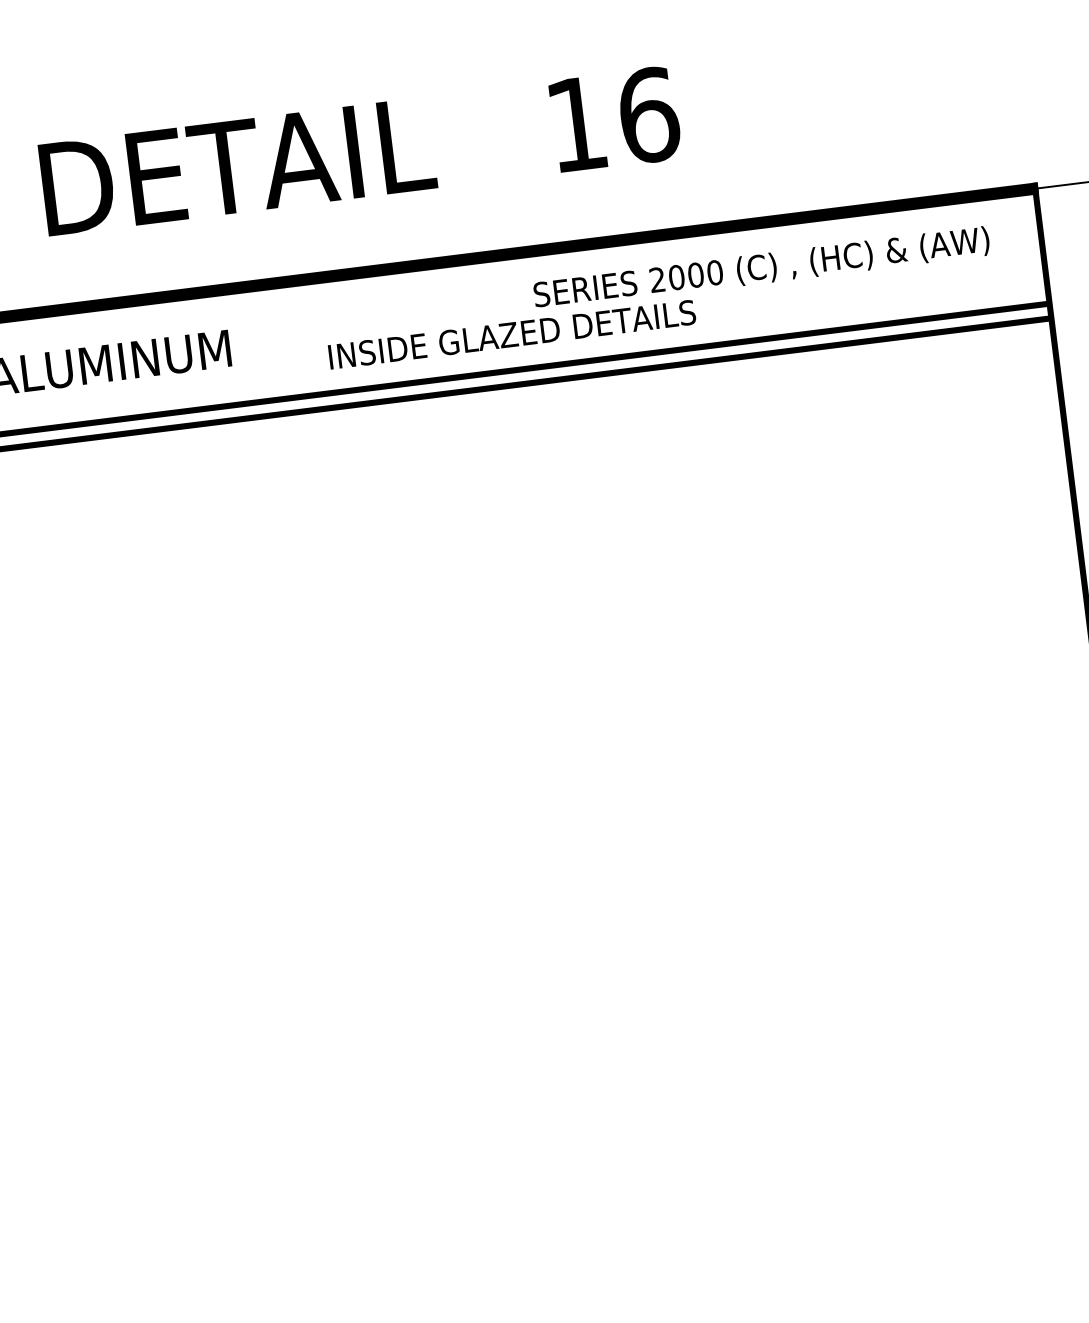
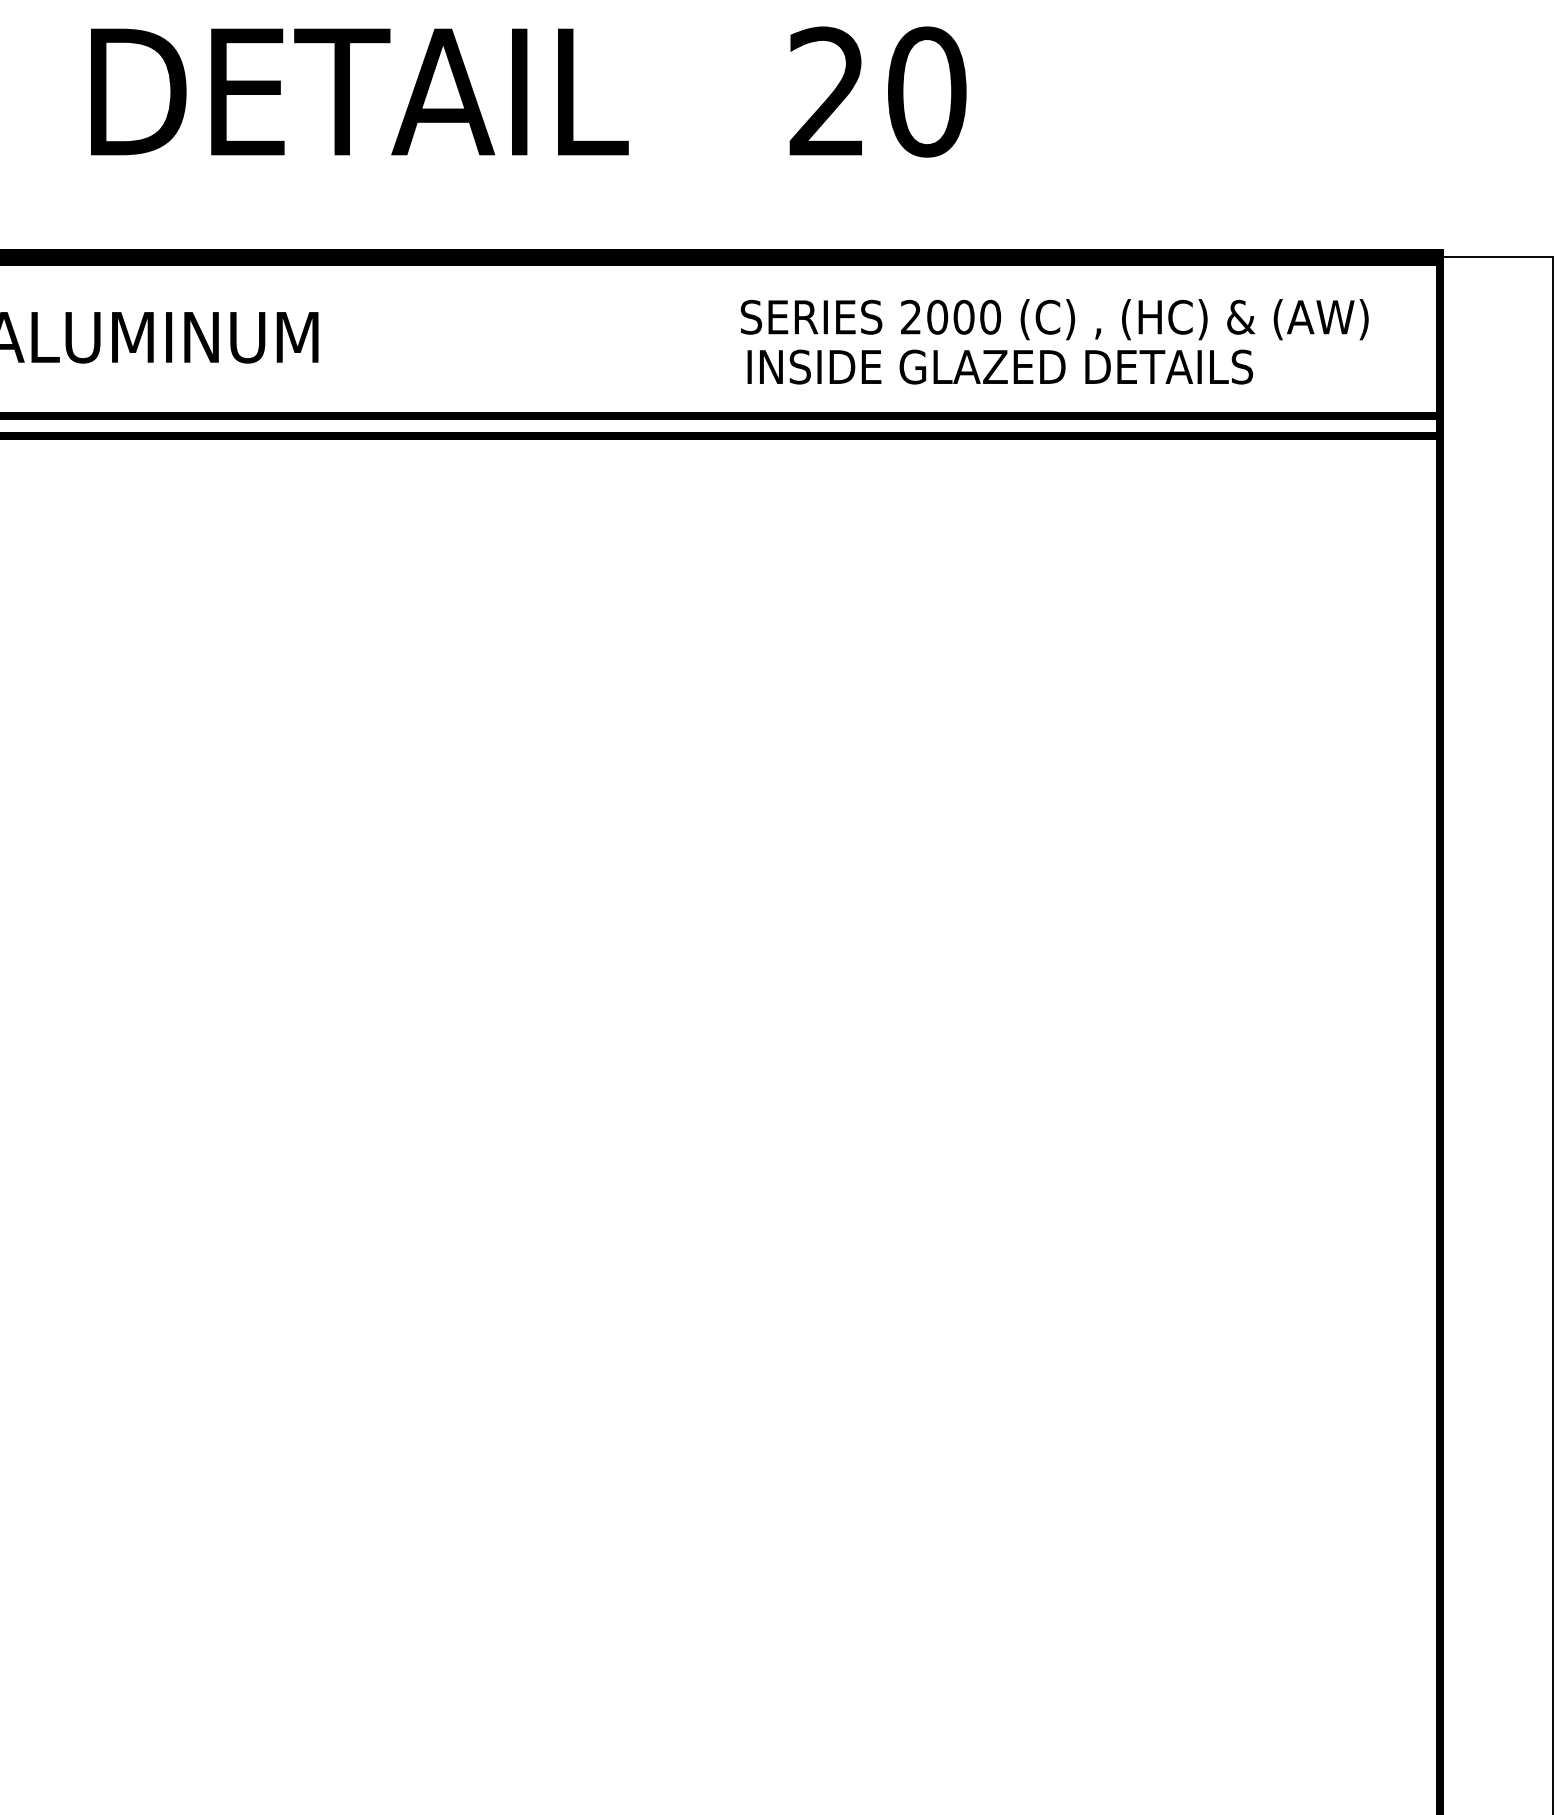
text: (613, 119) -> (878, 91), 16 -> 20
text: (512, 334) -> (1000, 366), moved

